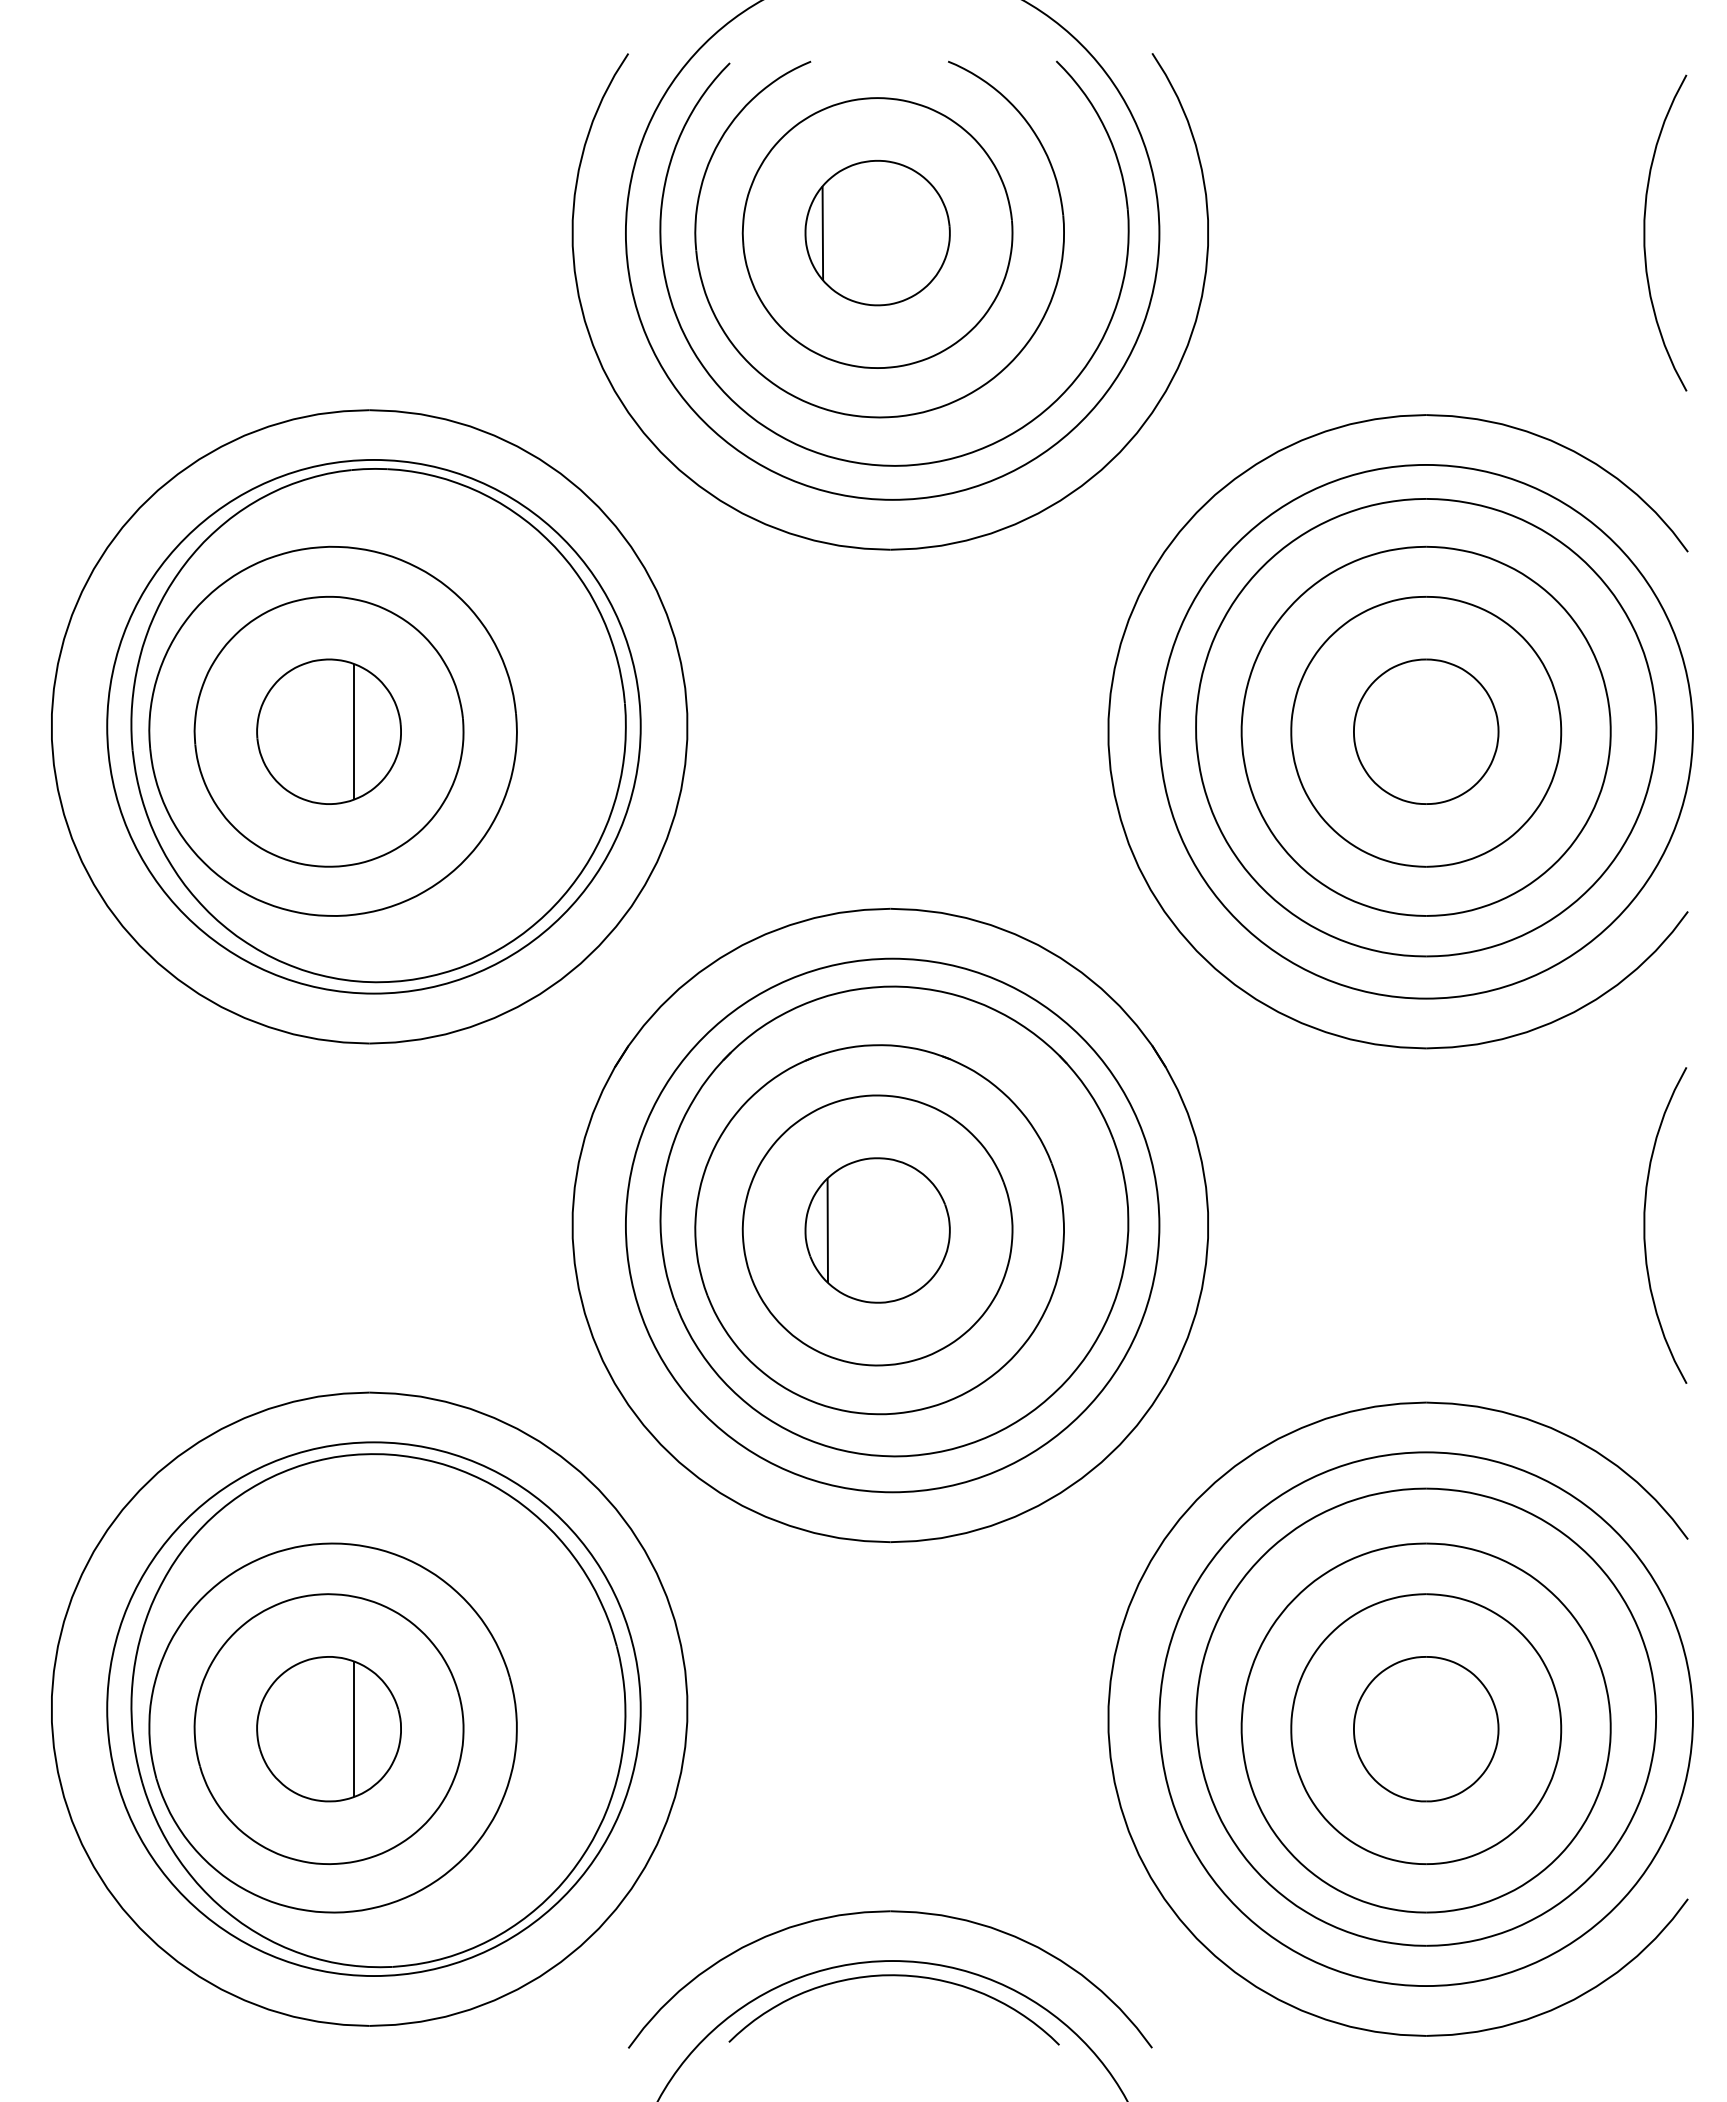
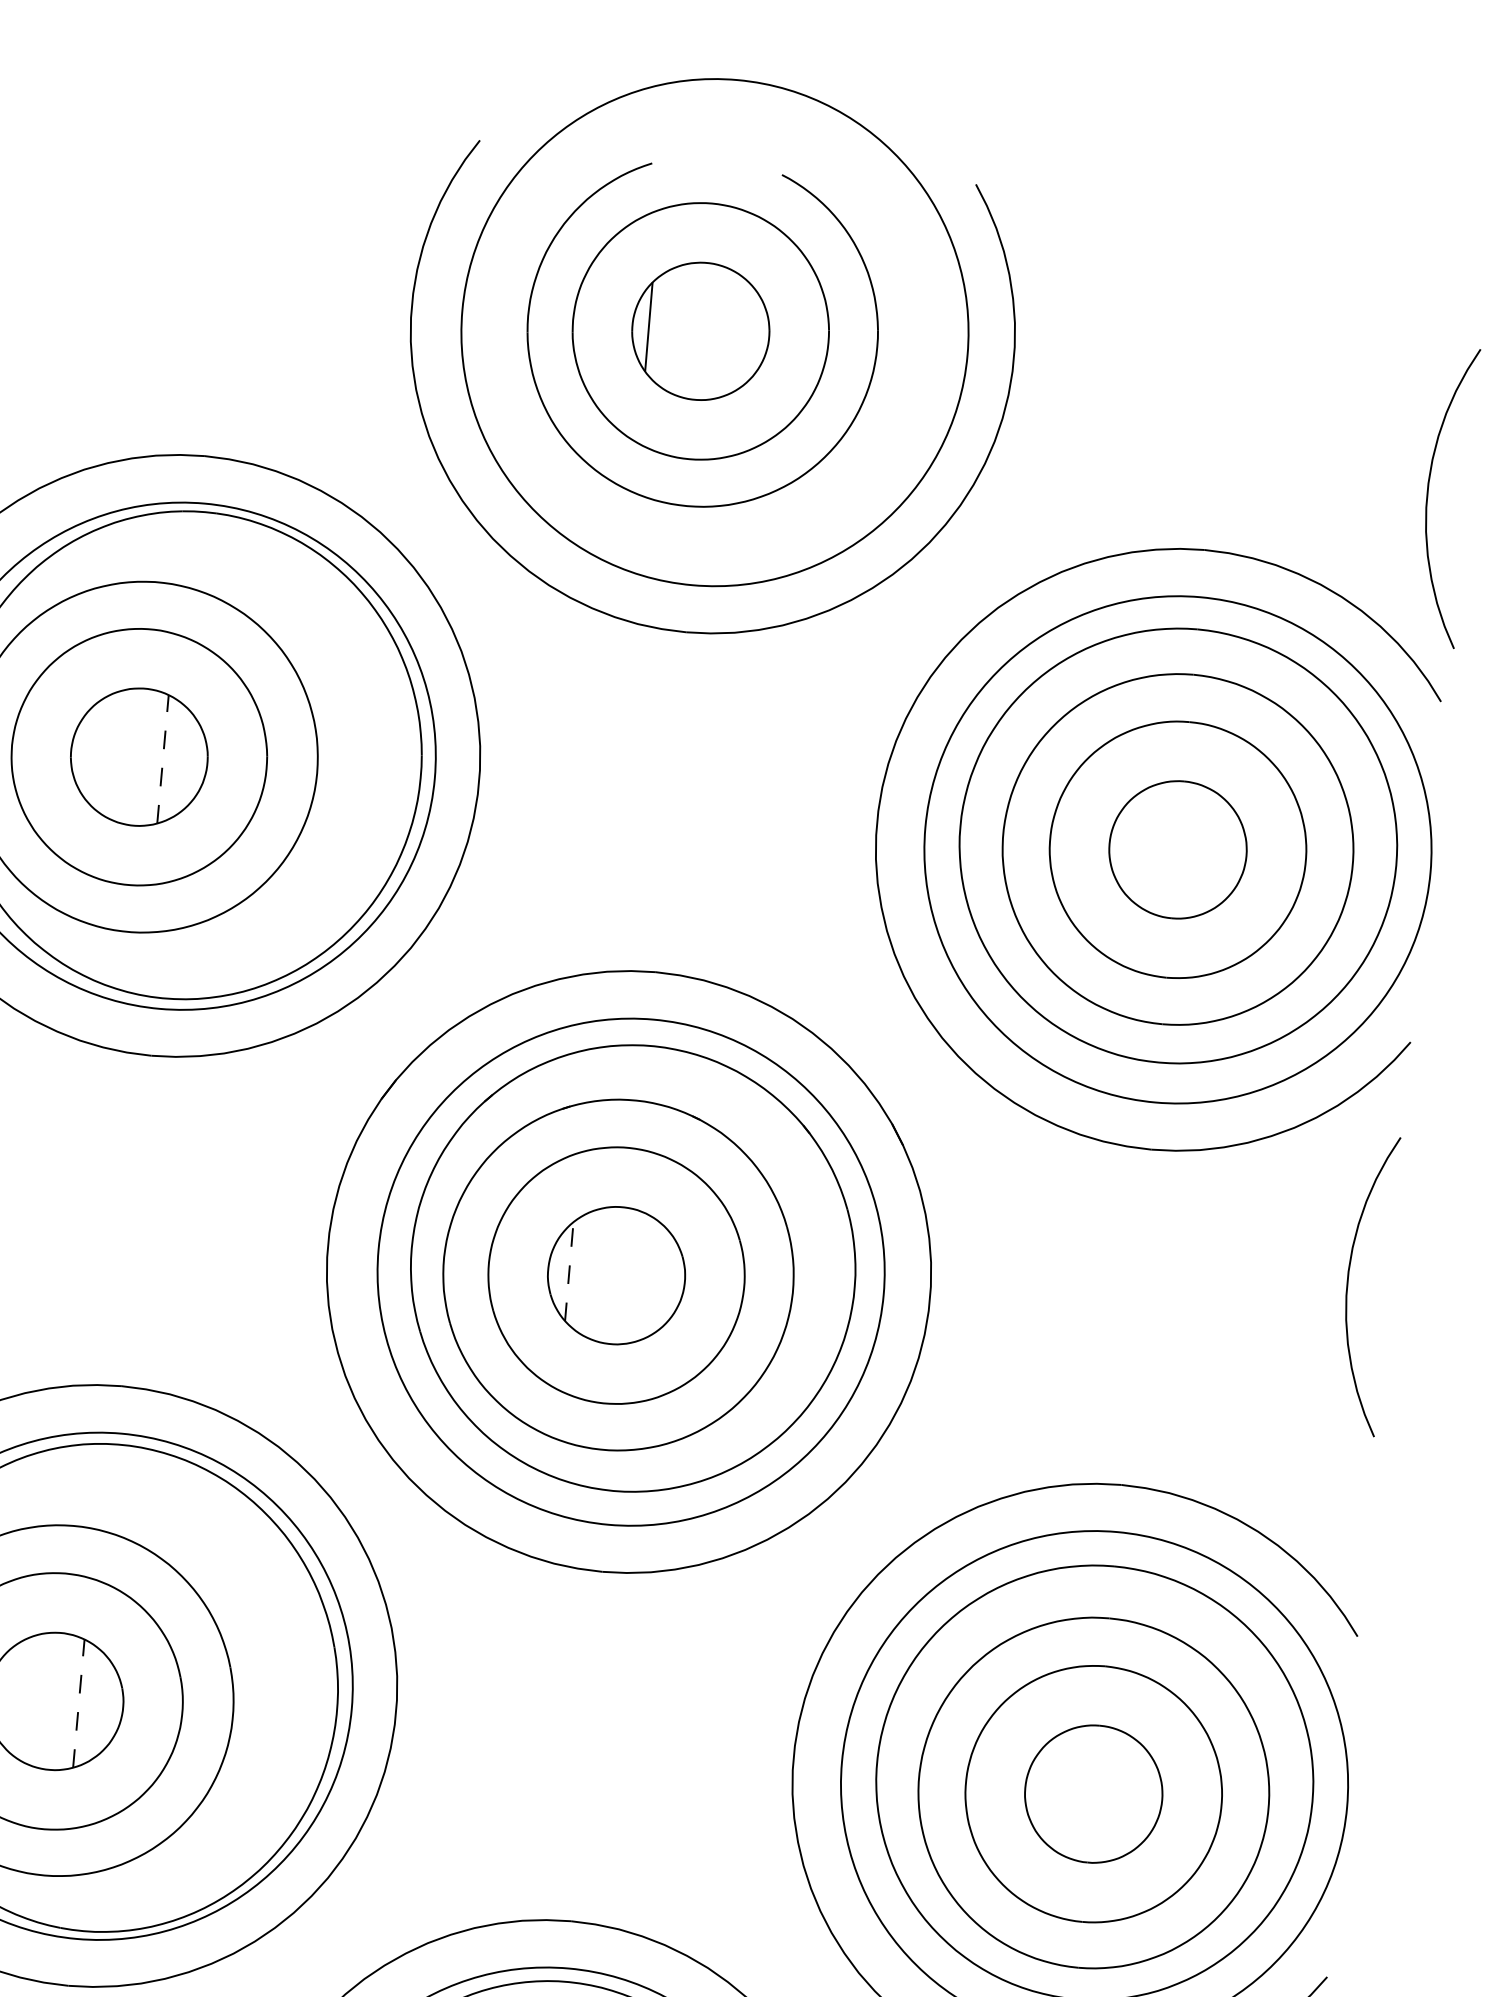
curve: (1645, 232) -> (1428, 495), moved
part: (891, 464) -> (694, 551), removed
line: (354, 731) -> (163, 759), solid -> dashed
curve: (1645, 1225) -> (1348, 1283), moved
line: (827, 1230) -> (569, 1271), solid -> dashed
line: (354, 1729) -> (79, 1703), solid -> dashed

